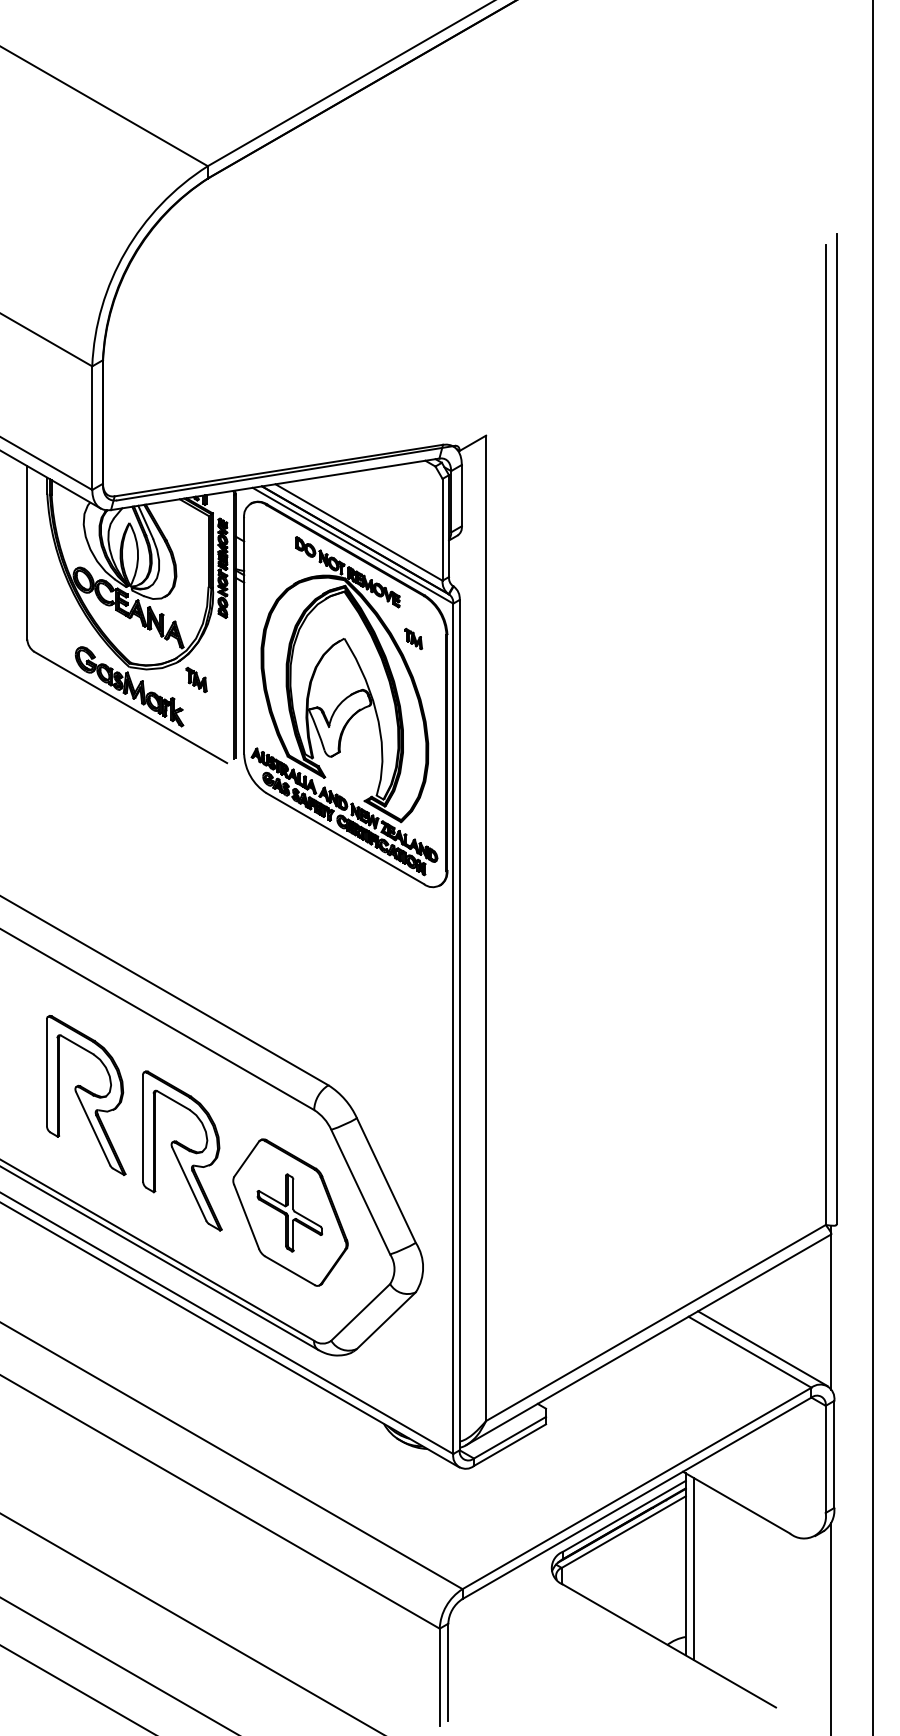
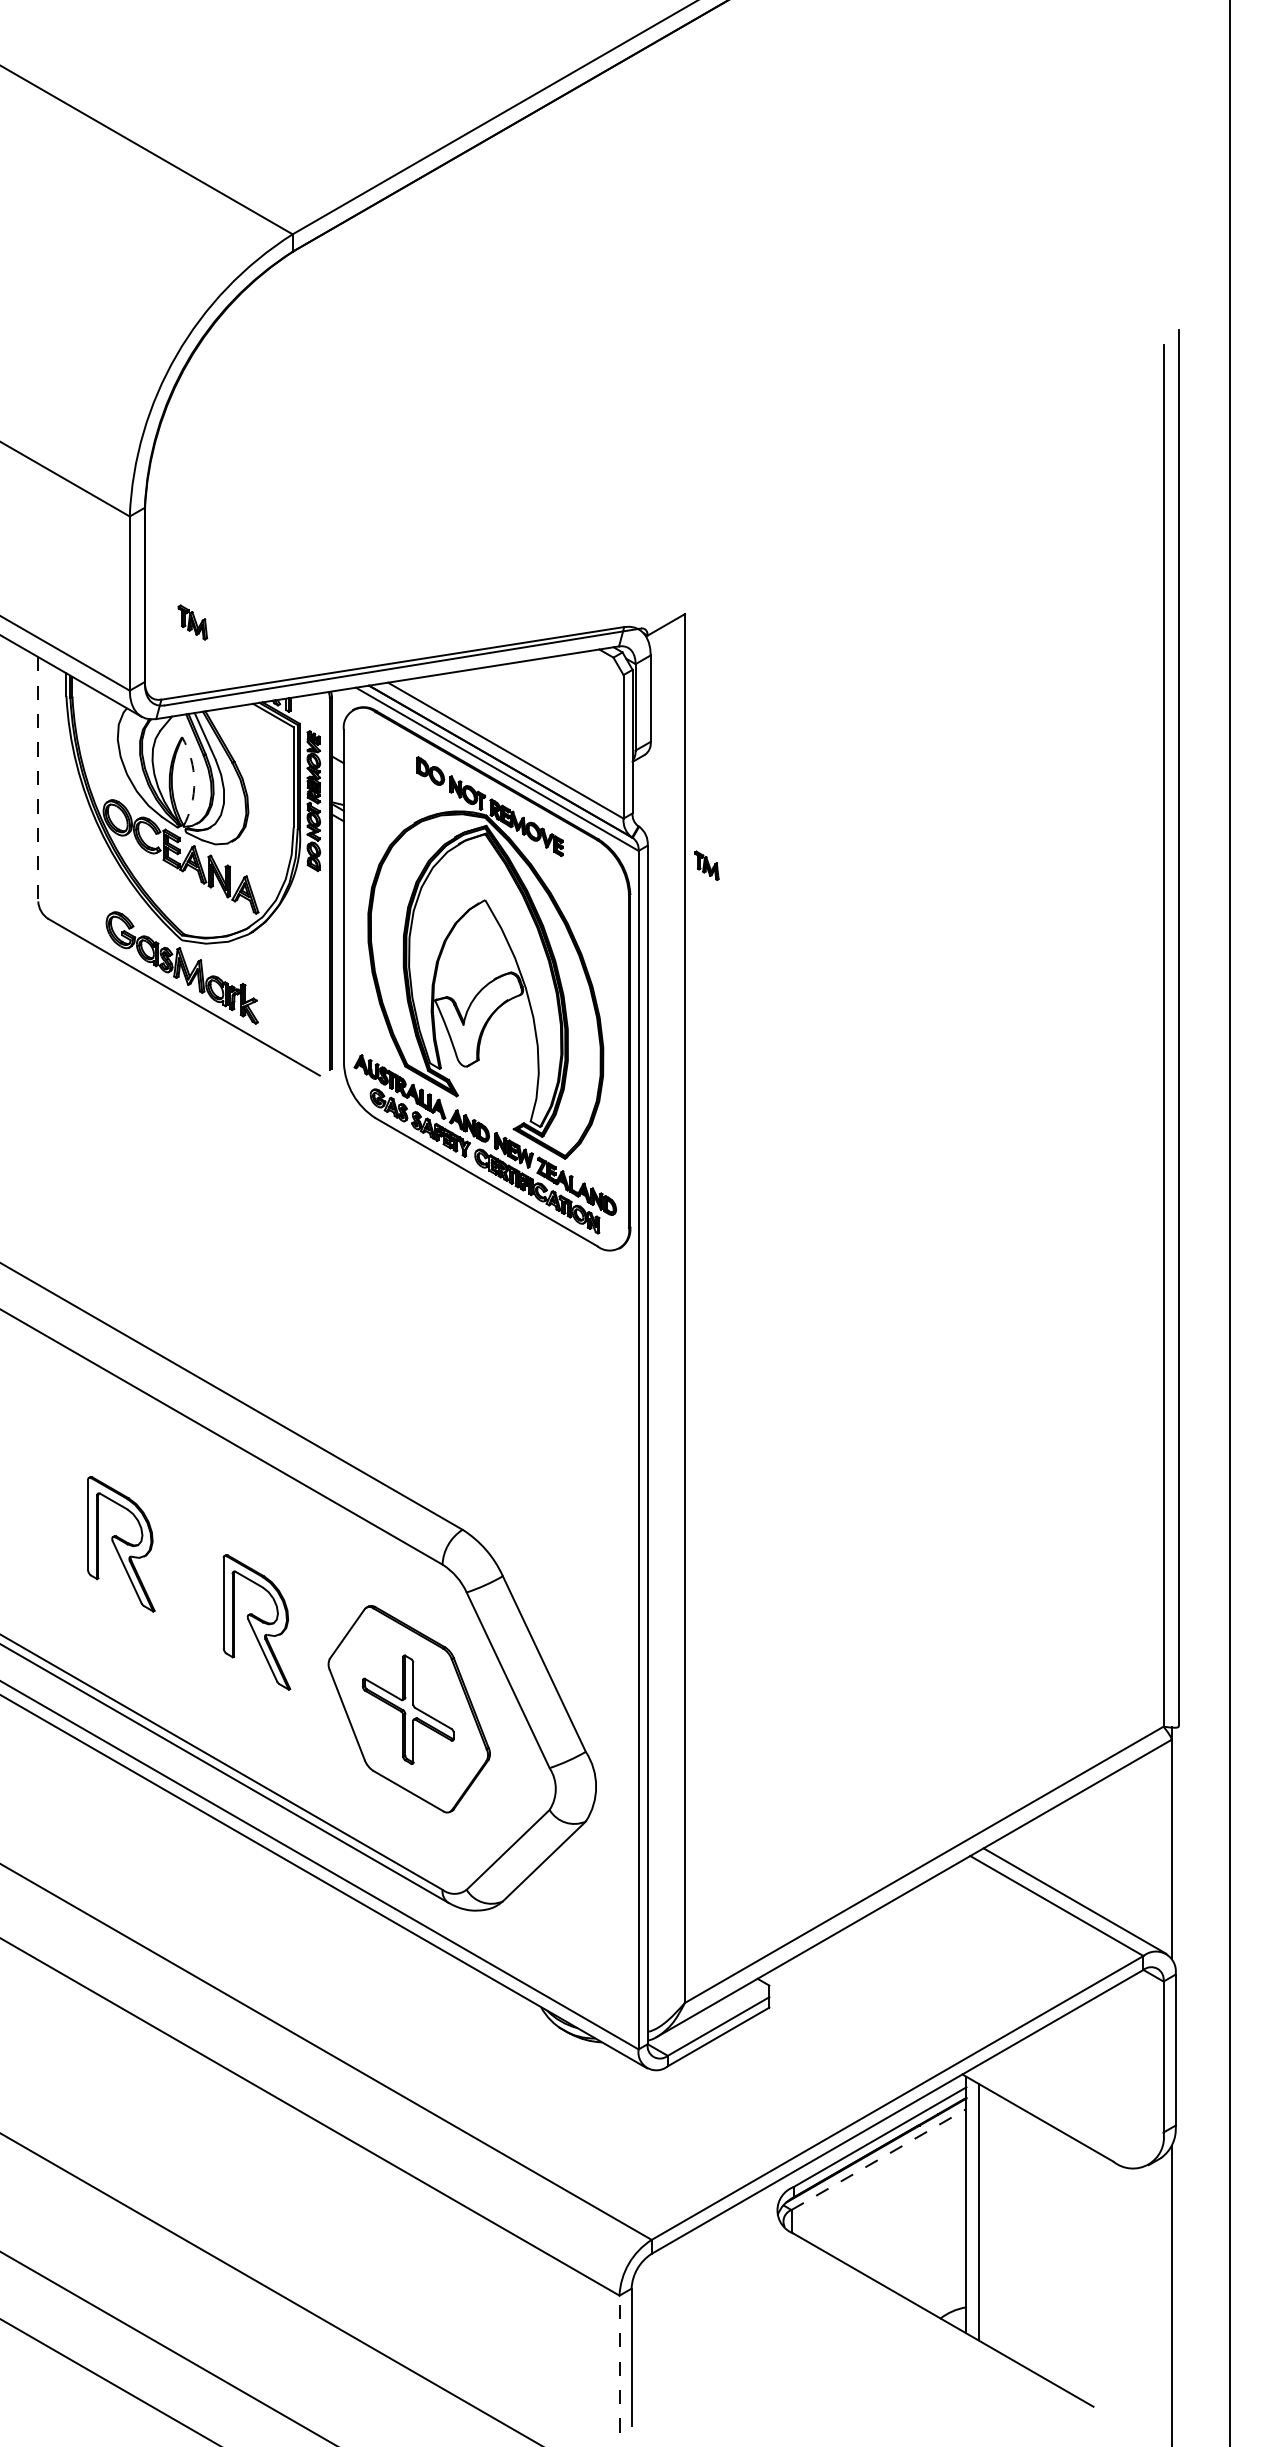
line: (27, 552) -> (38, 779), solid -> dashed
arc: (138, 554) -> (194, 781), solid -> dashed
part: (413, 638) -> (706, 865), moved
part: (196, 679) -> (192, 622), moved
part: (86, 1095) -> (121, 1544), size x0.6
part: (182, 1151) -> (256, 1622), size x0.6
line: (624, 1532) -> (879, 2159), solid -> dashed
line: (439, 1677) -> (619, 2364), solid -> dashed

